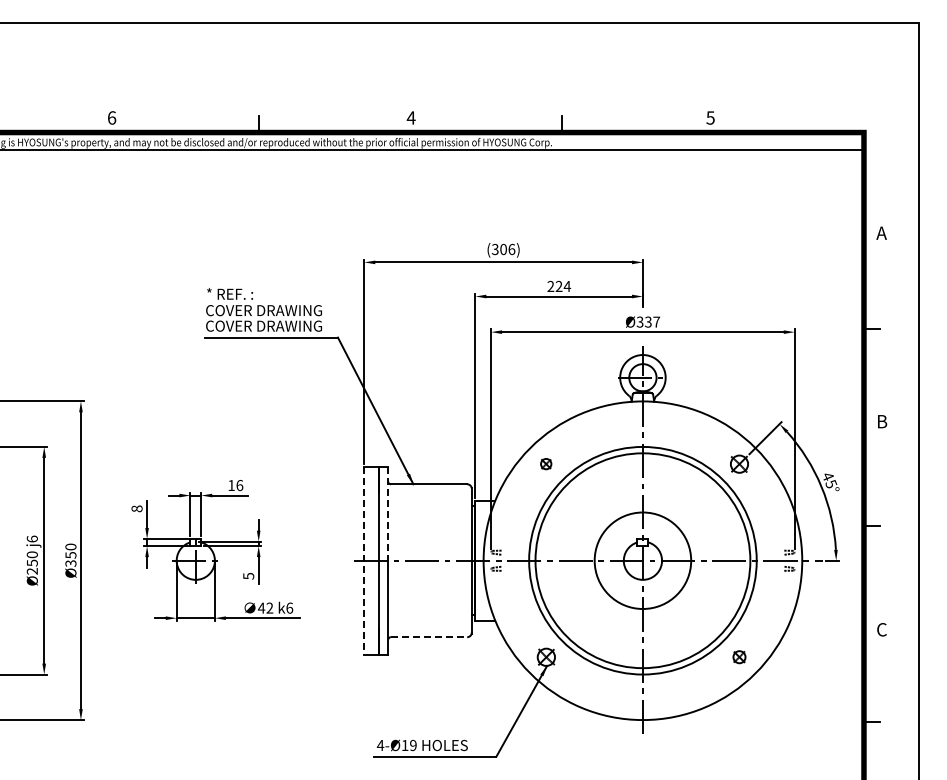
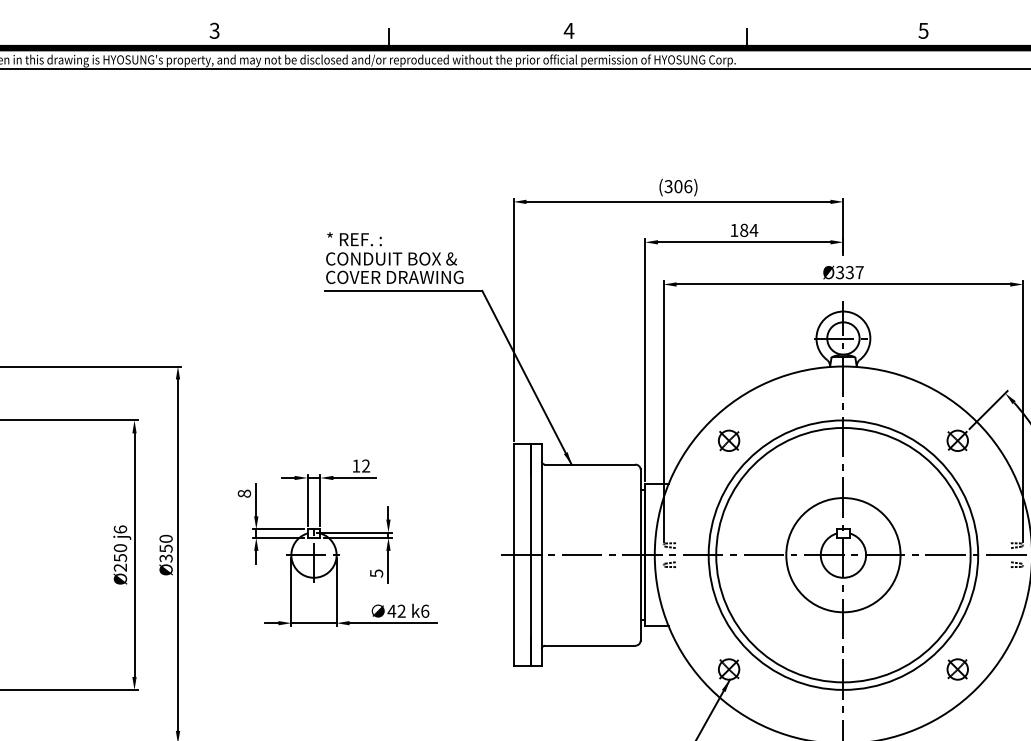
text: (111, 117) -> (214, 30), 6 -> 3
text: (554, 286) -> (738, 230), 224 -> 184
text: (273, 310) -> (405, 258), COVER DRAWING -> CONDUIT BOX &
part: (545, 463) -> (728, 440), size x1.67
text: (239, 485) -> (365, 466), 16 -> 12
line: (388, 513) -> (542, 499), dashed -> solid
line: (364, 560) -> (513, 554), dashed -> solid
line: (429, 637) -> (590, 646), dashed -> solid
part: (739, 656) -> (957, 668), size x1.43

